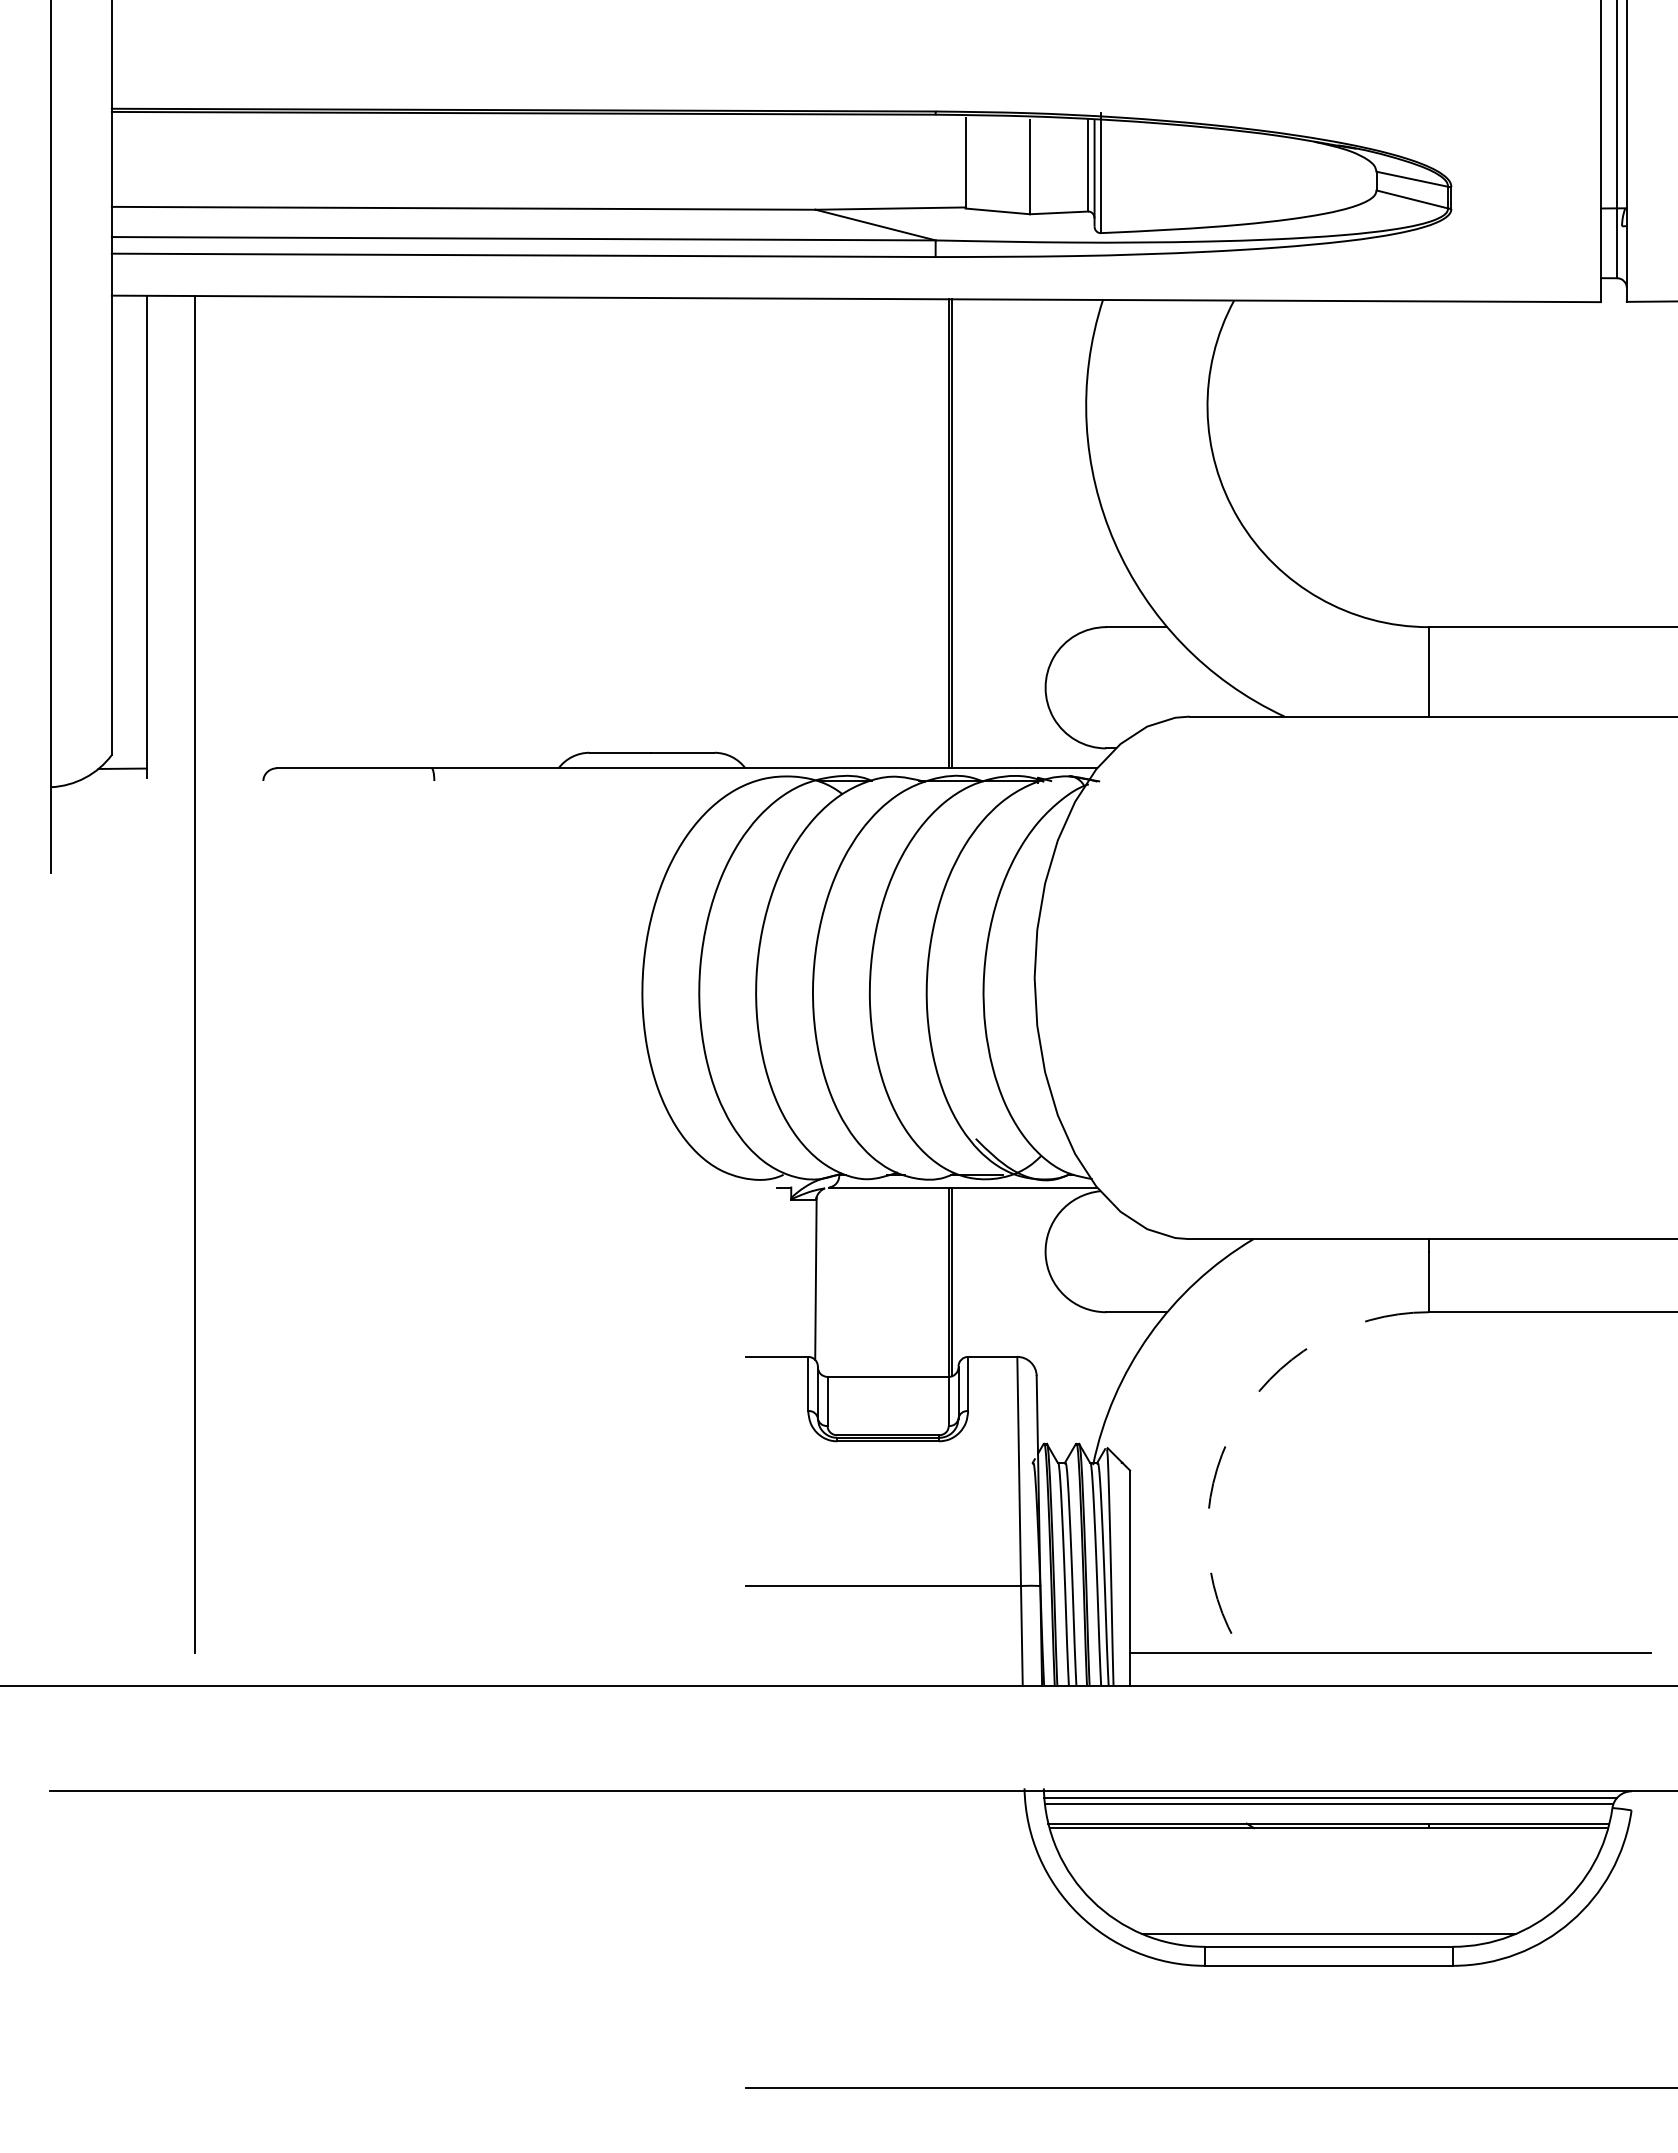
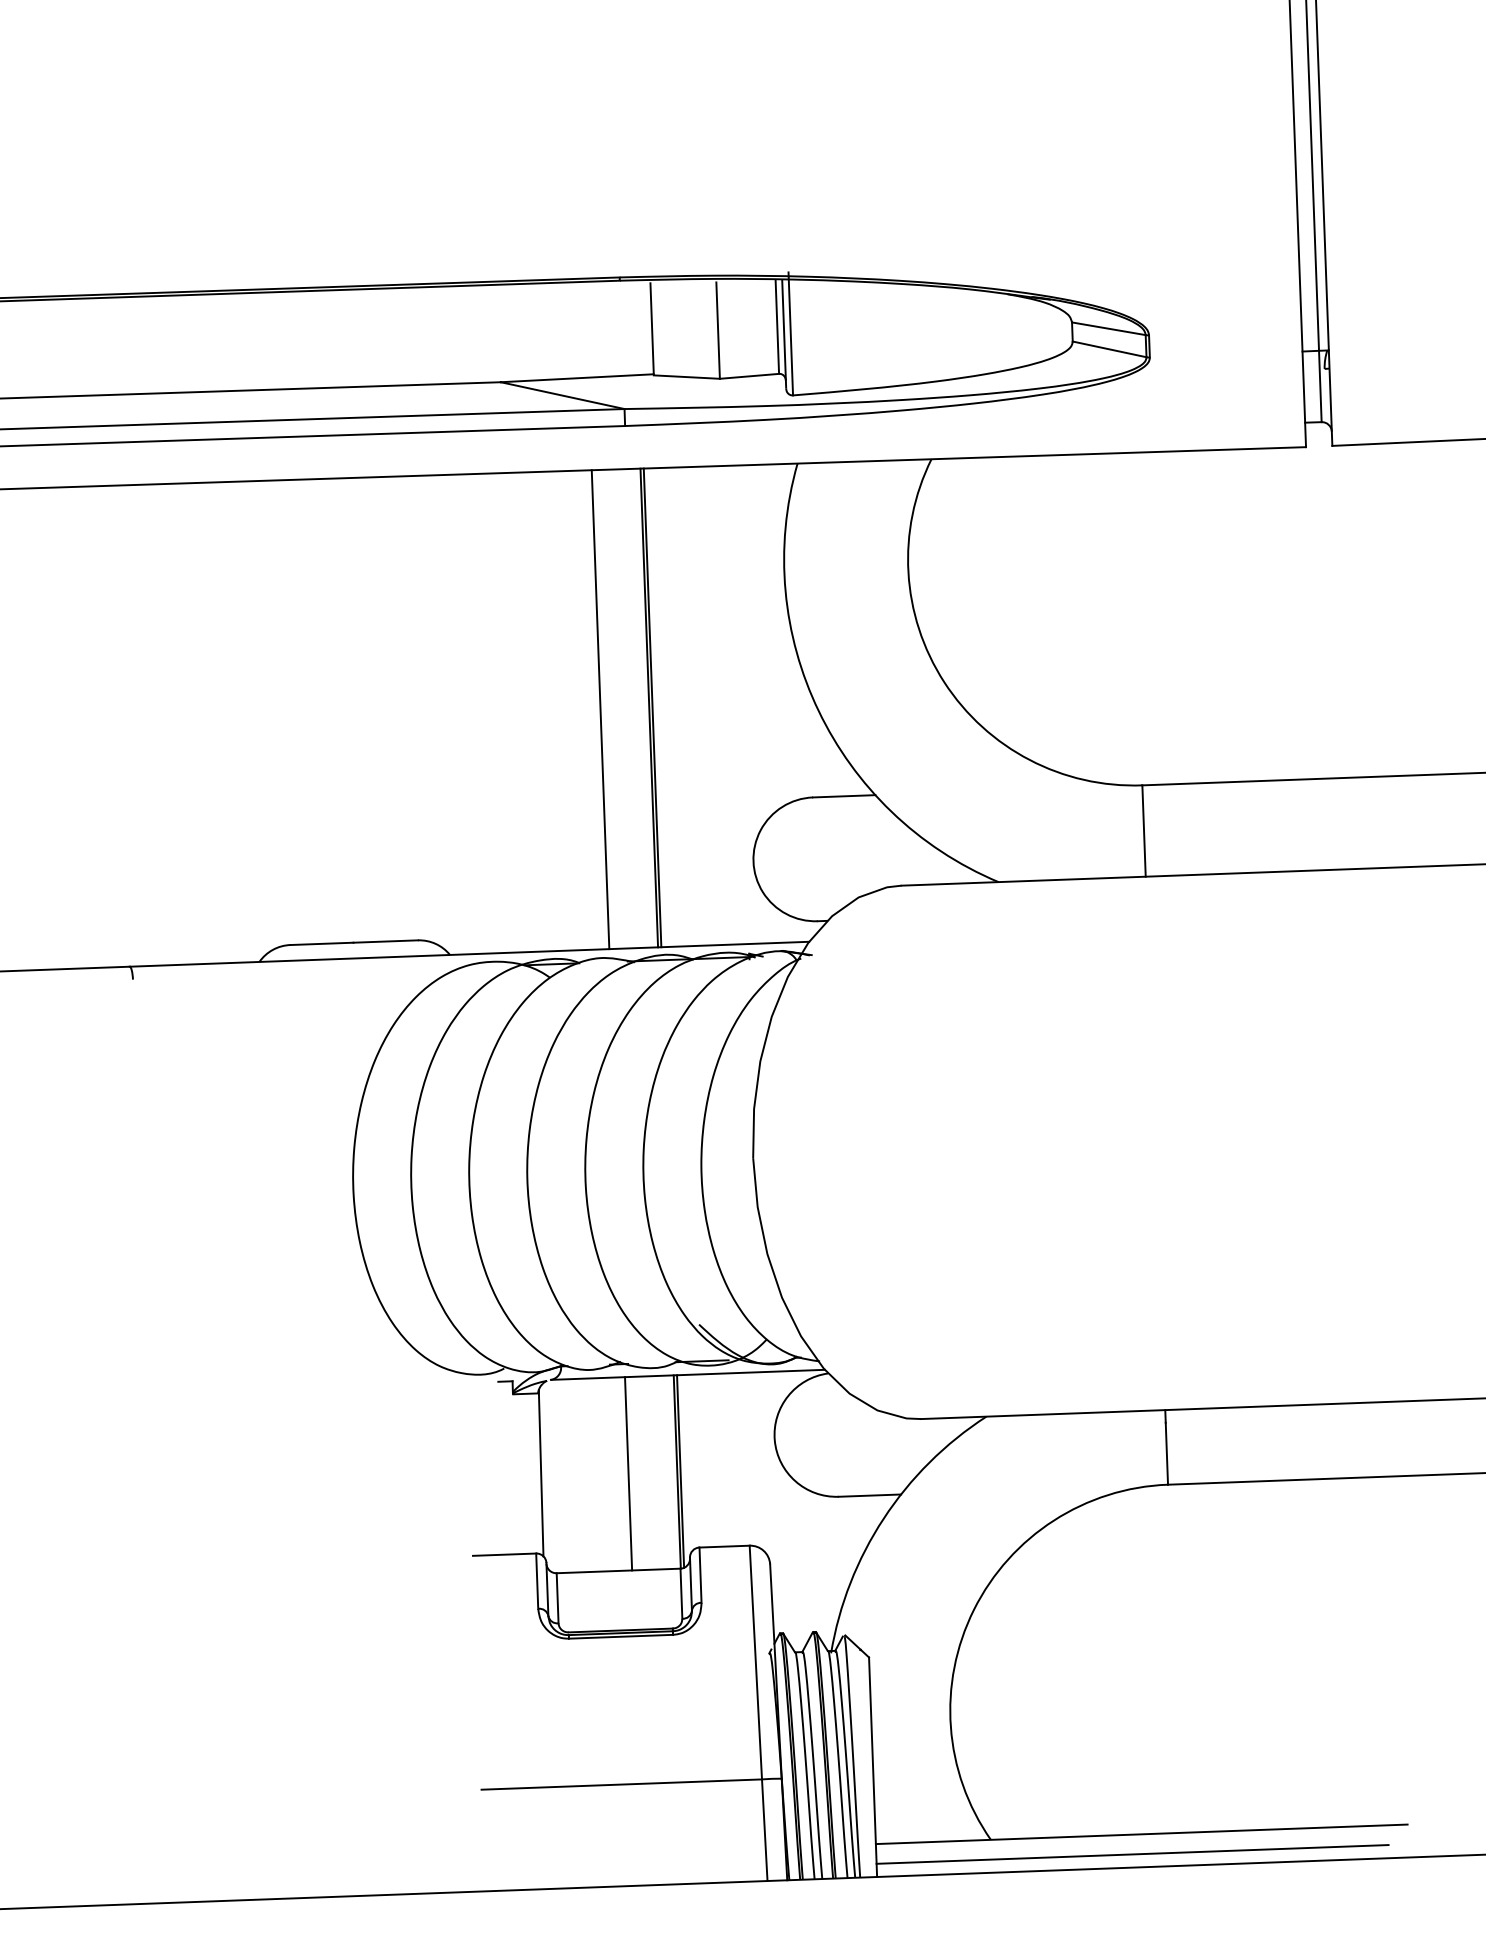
line: (901, 533) -> (600, 709), added
line: (901, 1281) -> (628, 1473), added
arc: (1234, 1427) -> (974, 1609), dashed -> solid
line: (1380, 1672) -> (1132, 1854), added

